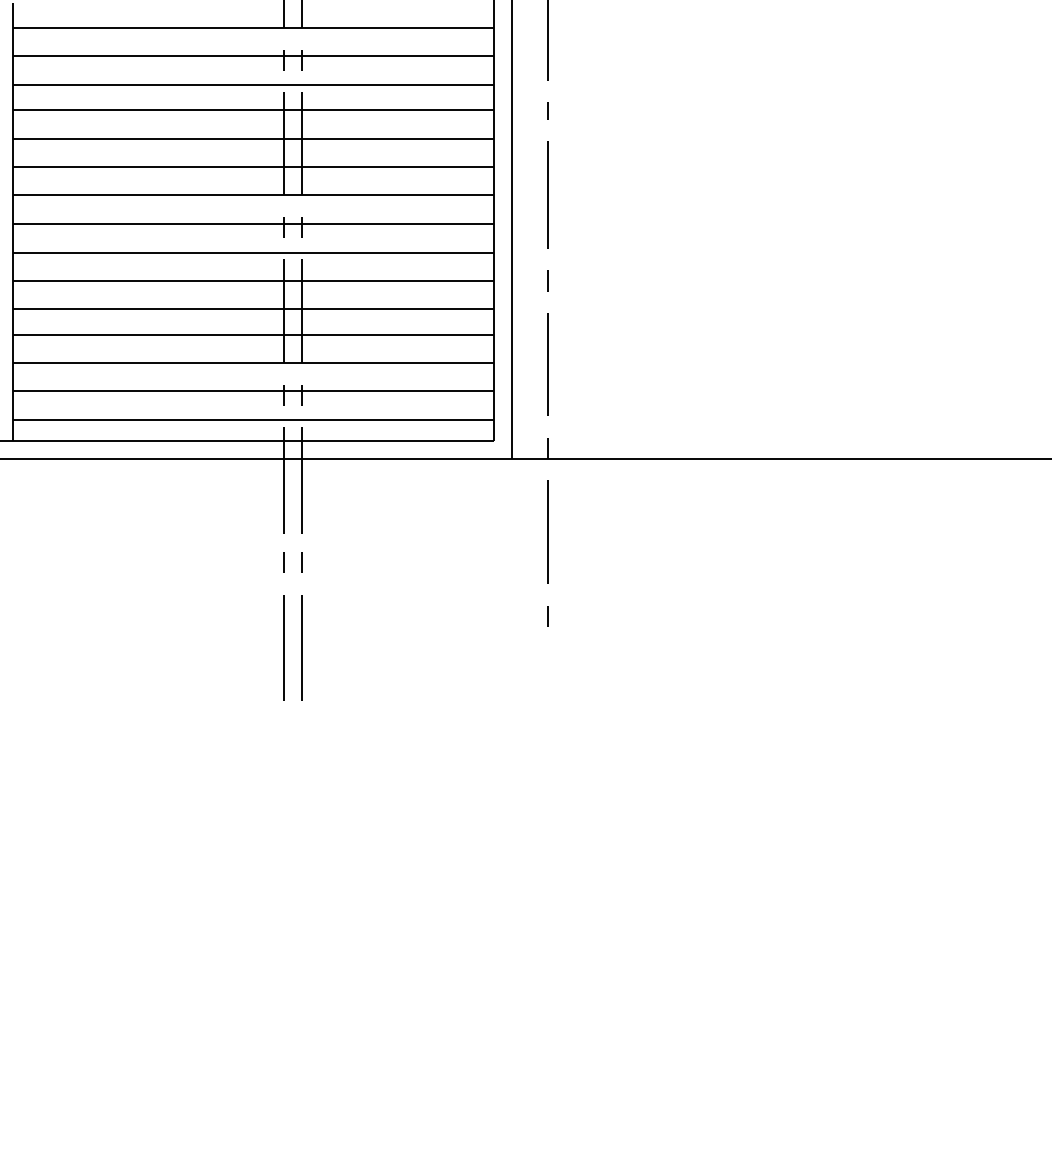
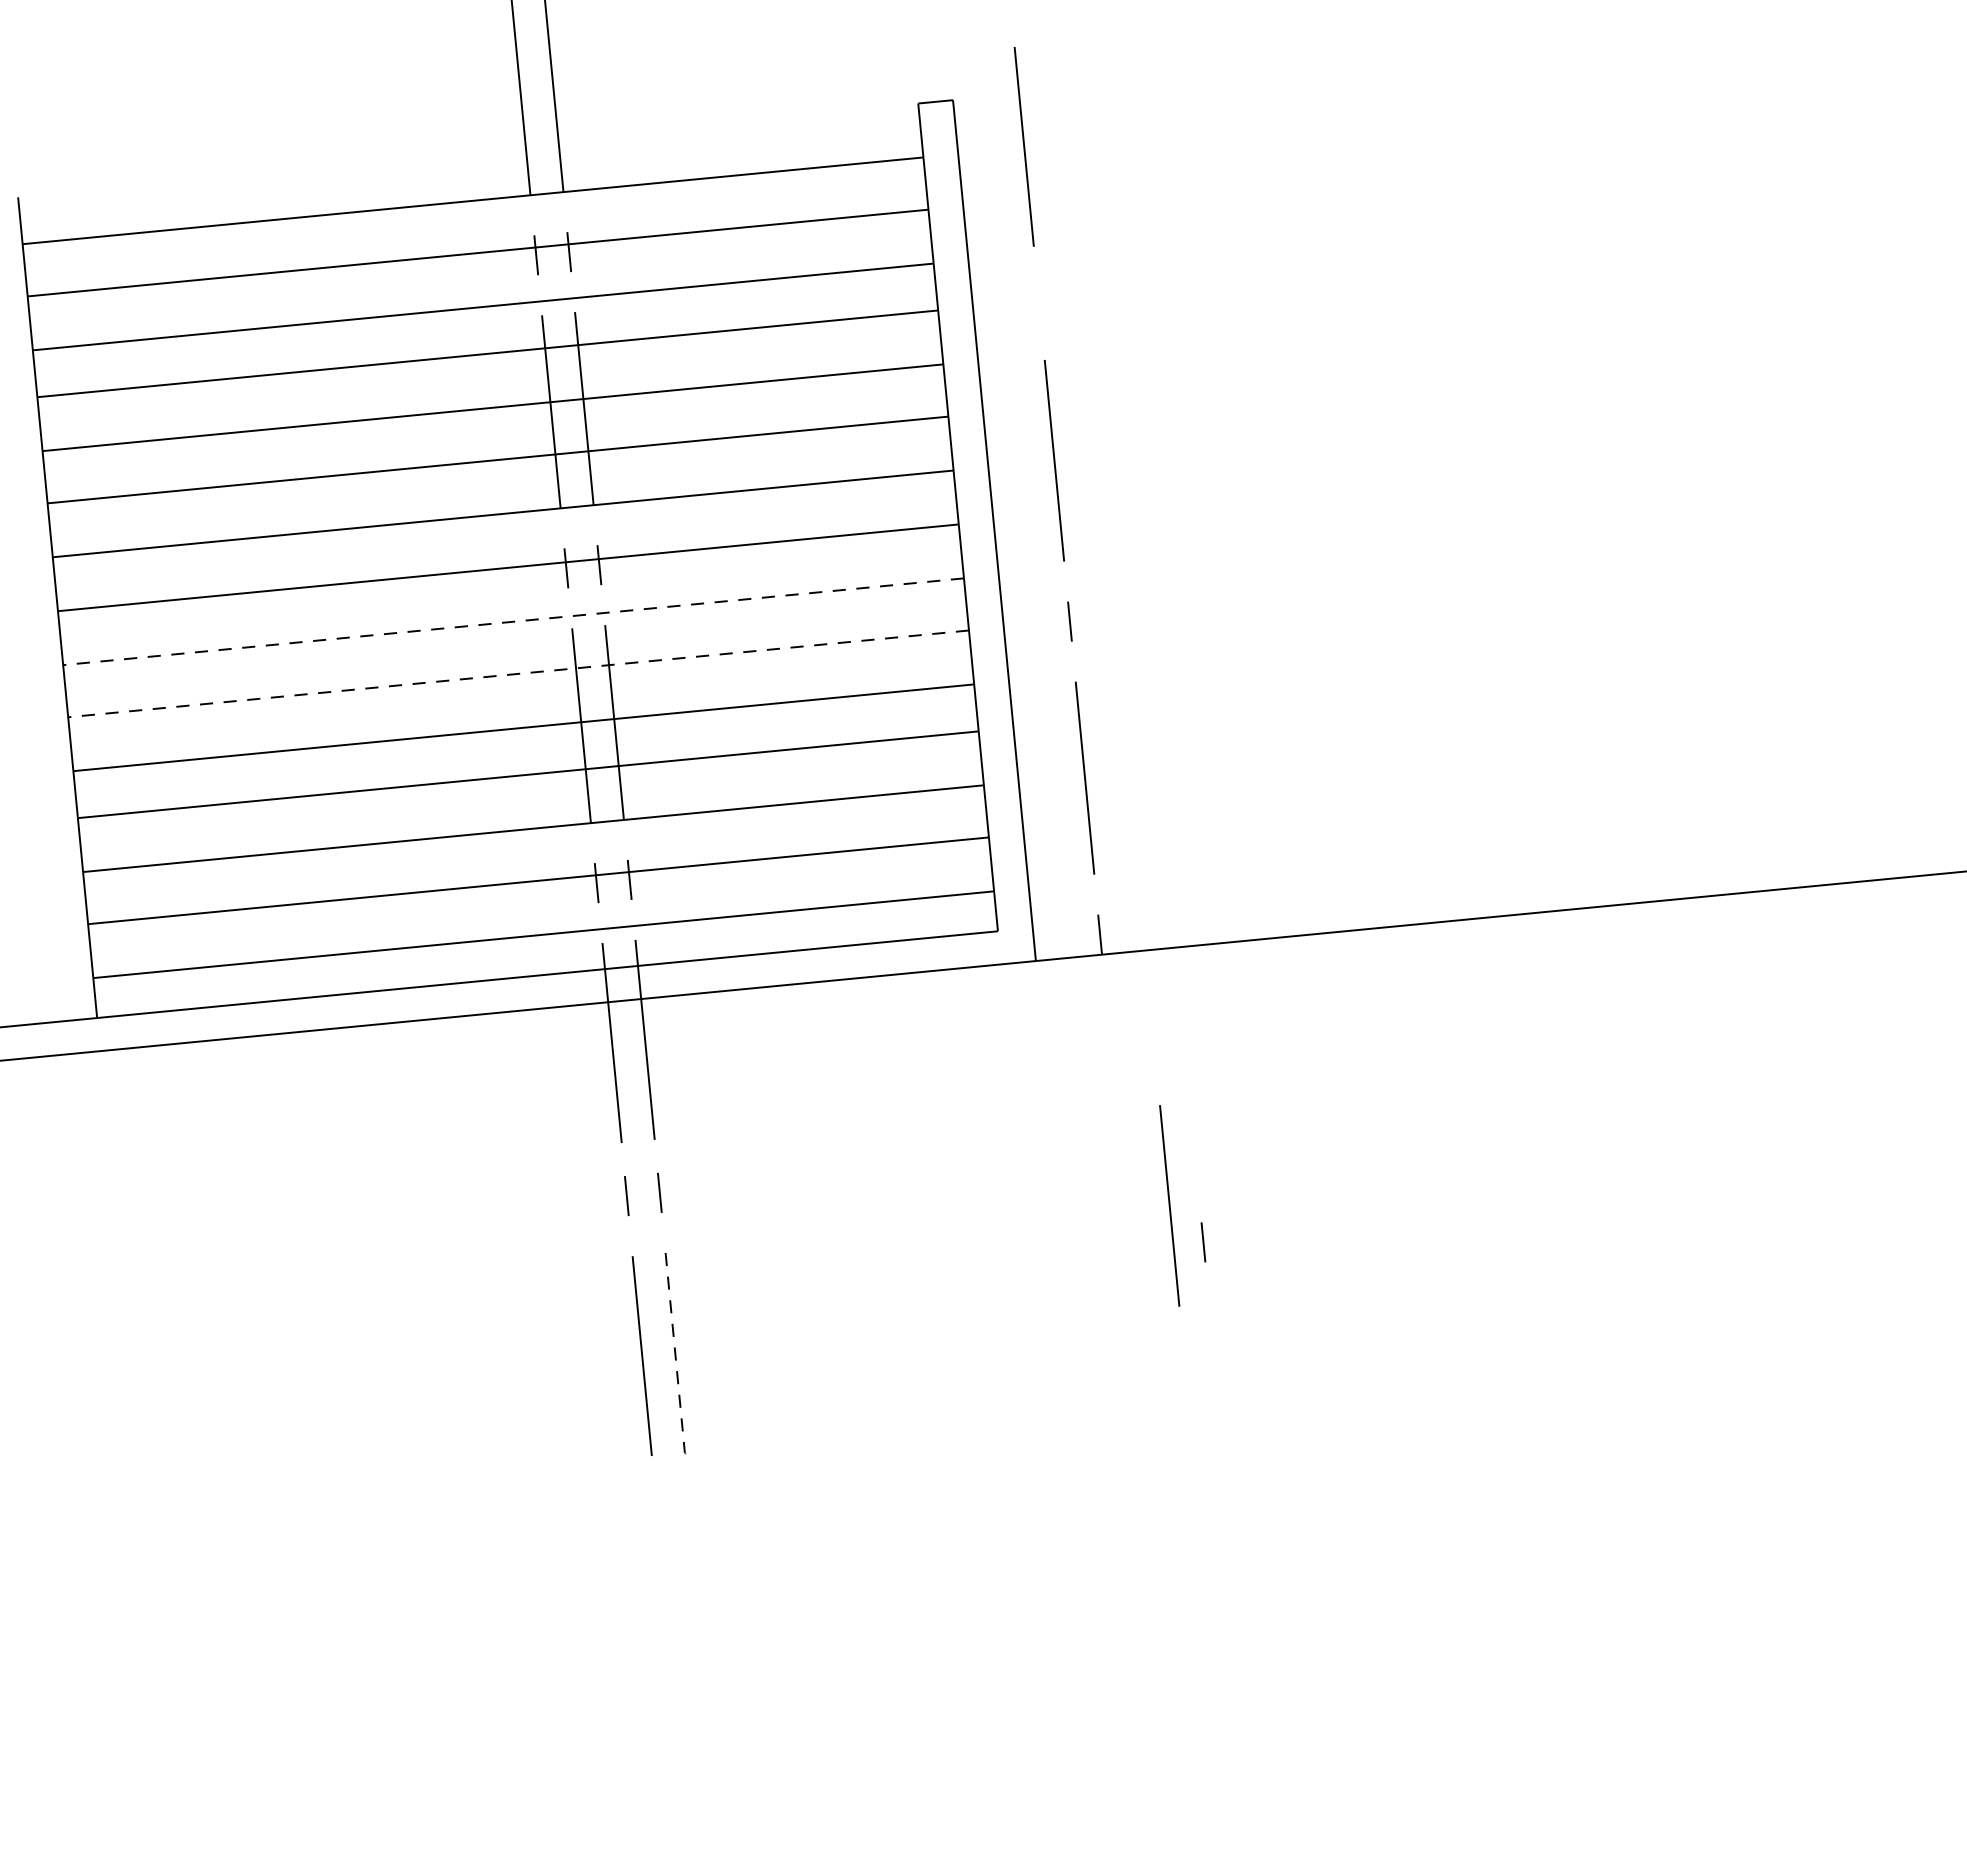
line: (547, 110) -> (1038, 301), removed
line: (252, 252) -> (511, 621), solid -> dashed
line: (252, 280) -> (516, 673), solid -> dashed
line: (547, 531) -> (1114, 1090), removed
line: (570, 594) -> (1169, 1204), added
line: (547, 616) -> (1202, 1242), moved
line: (301, 648) -> (674, 1354), solid -> dashed

